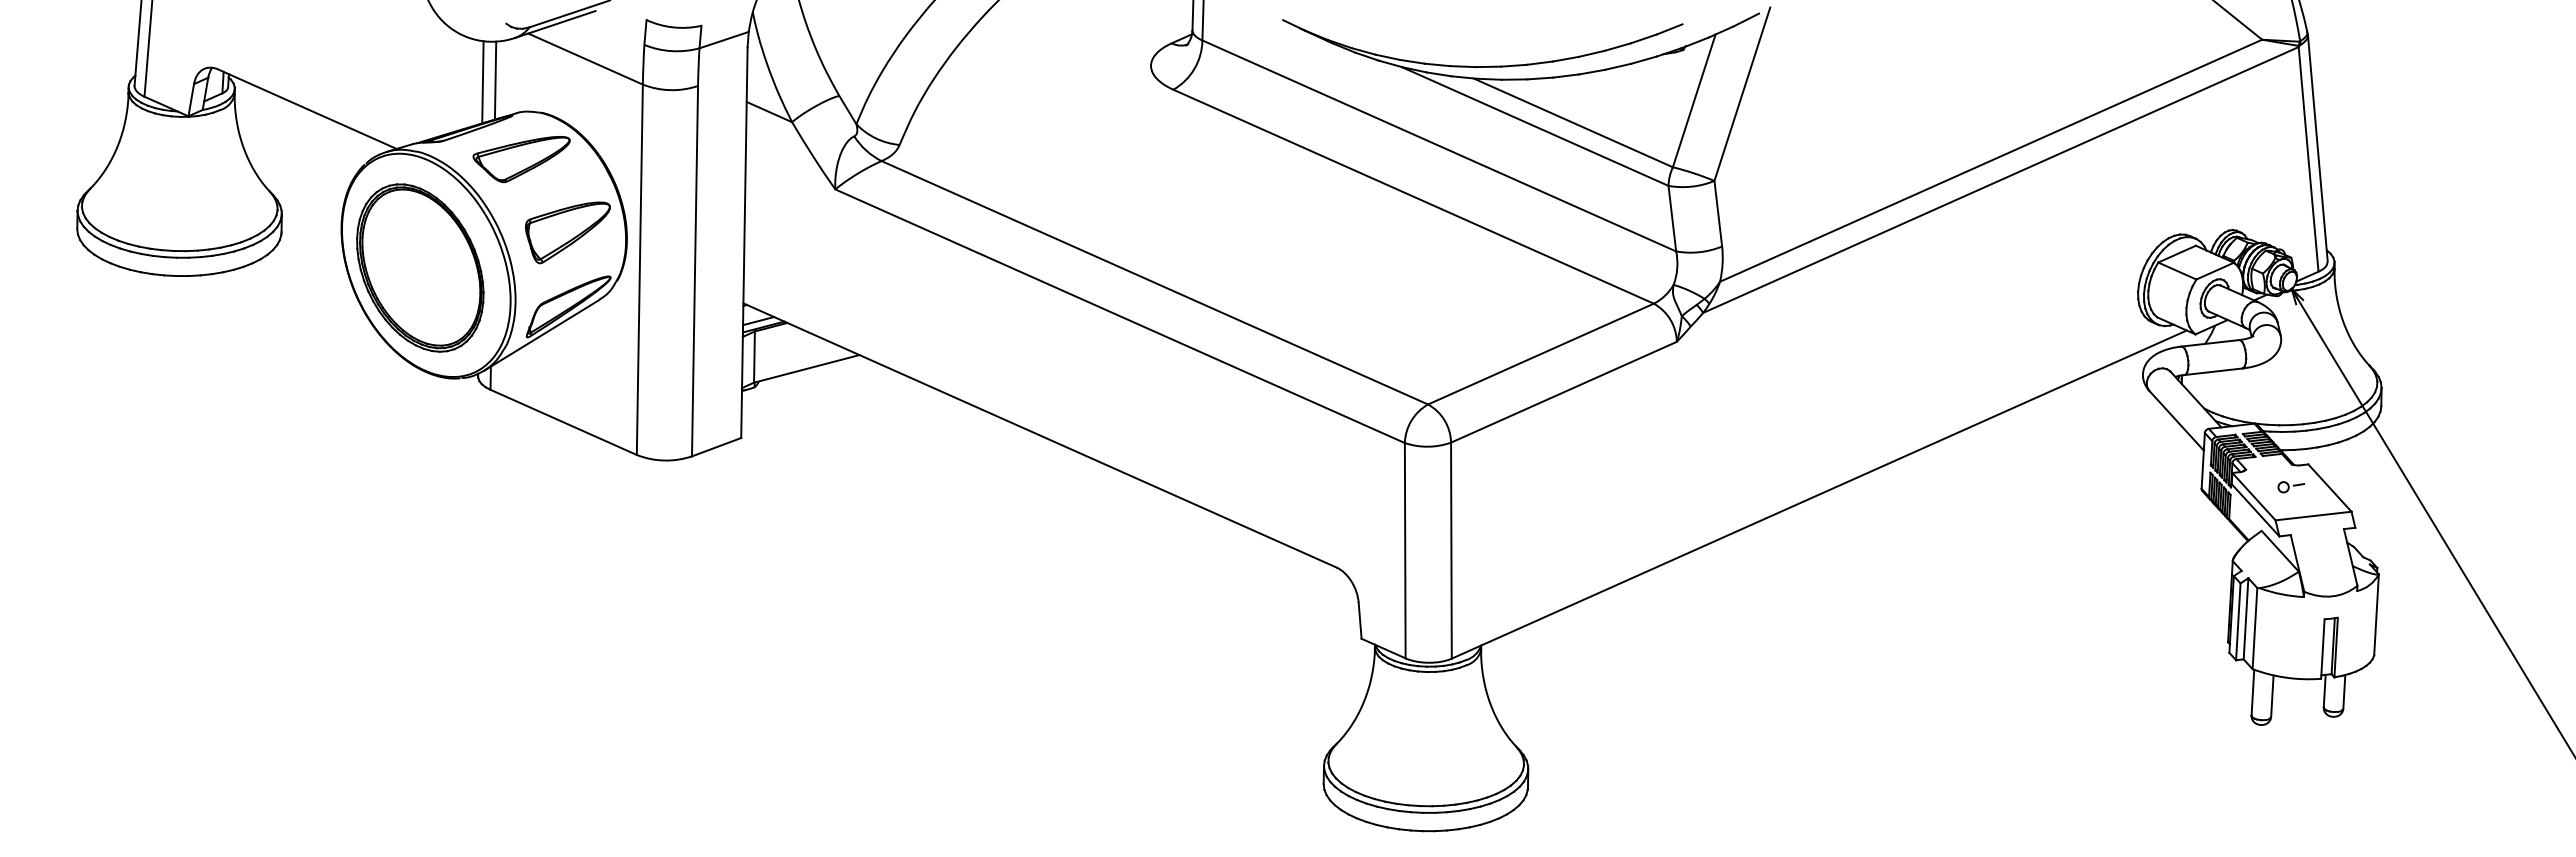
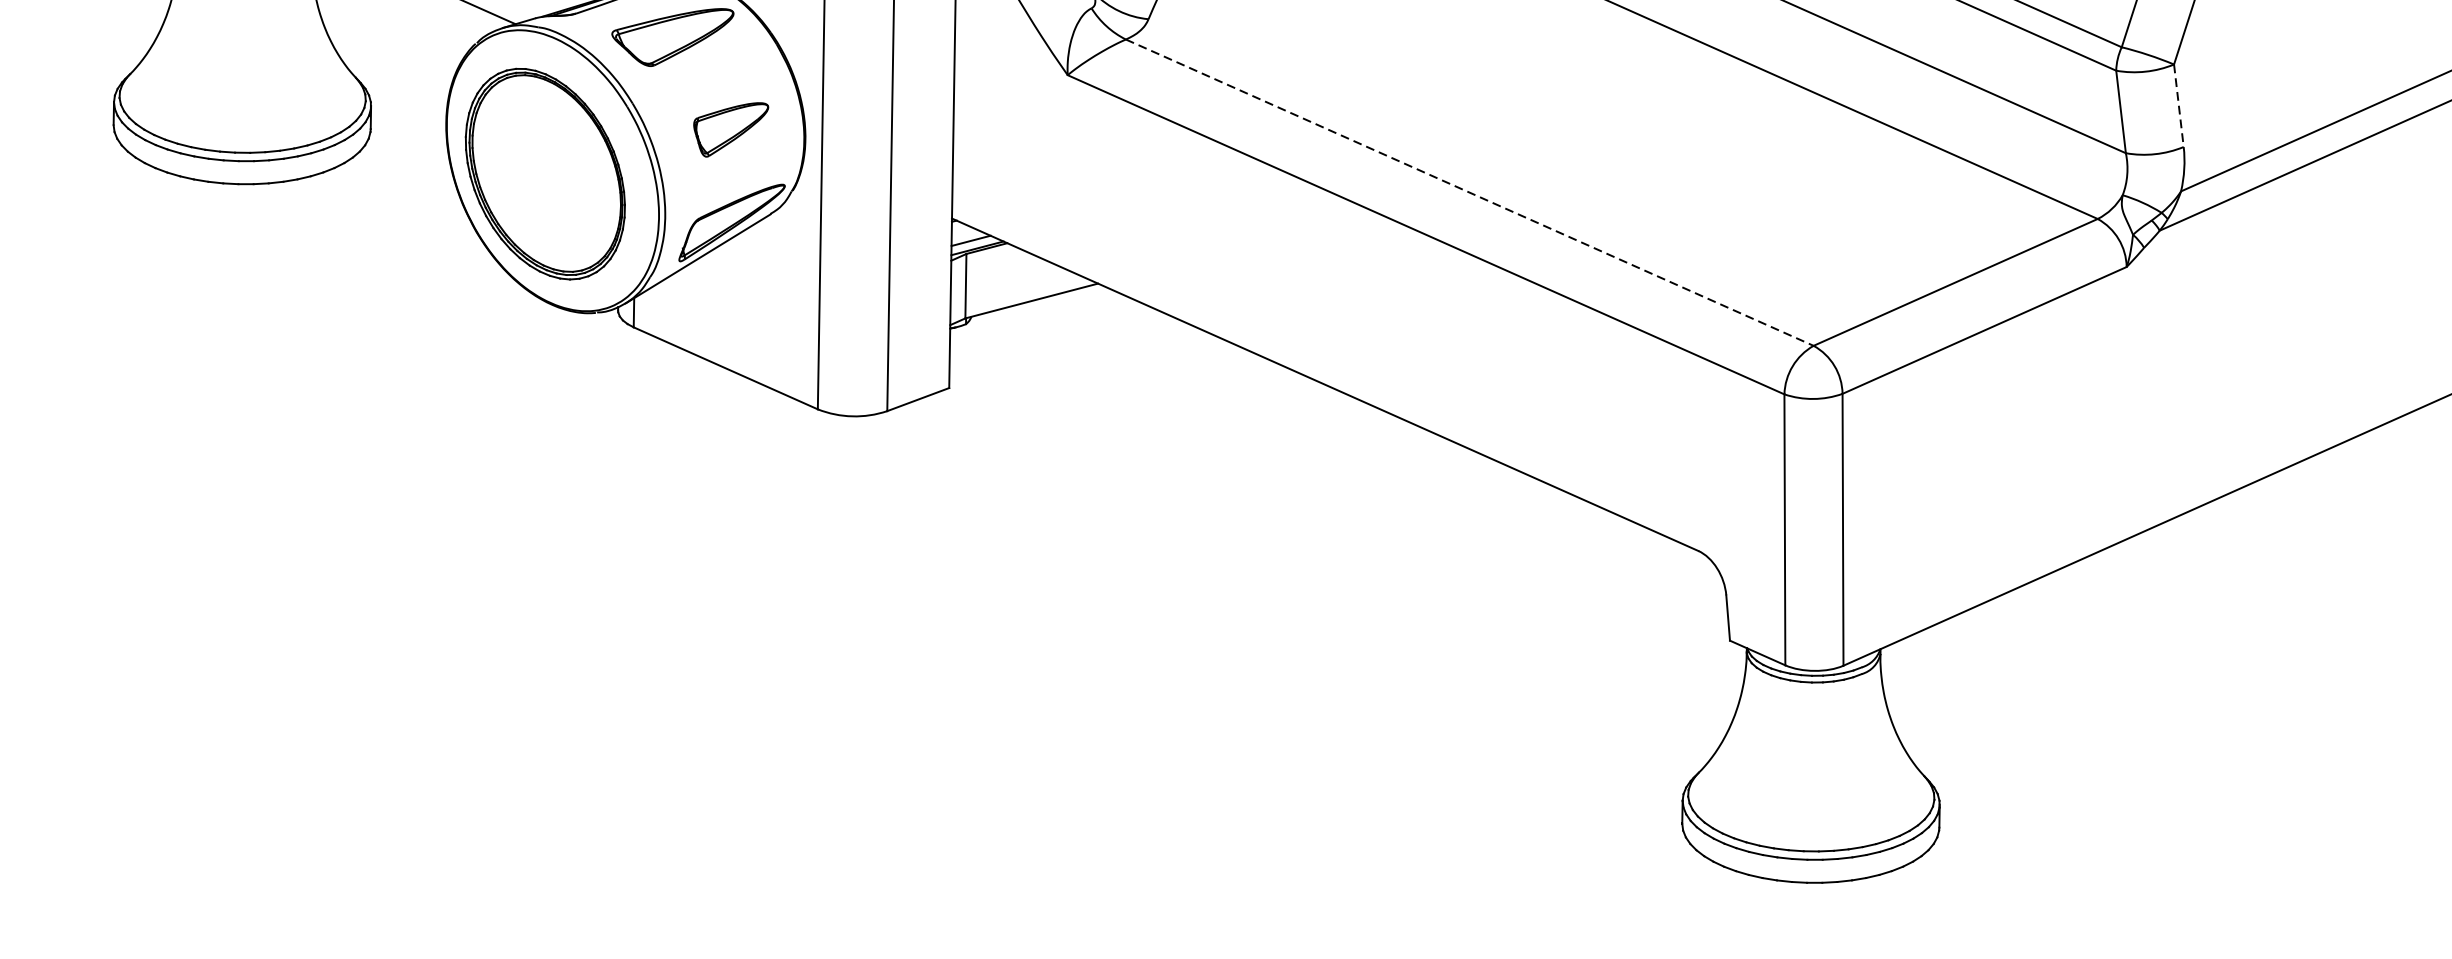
line: (1718, 214) -> (2179, 106), solid -> dashed
part: (567, 232) -> (730, 129), size x0.7
line: (1155, 283) -> (1470, 193), solid -> dashed

